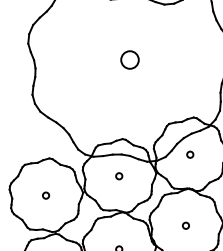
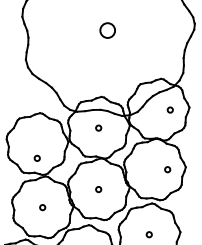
circle: (189, 154) -> (169, 109), moved
circle: (45, 194) -> (36, 157), moved
circle: (185, 225) -> (167, 169), moved

